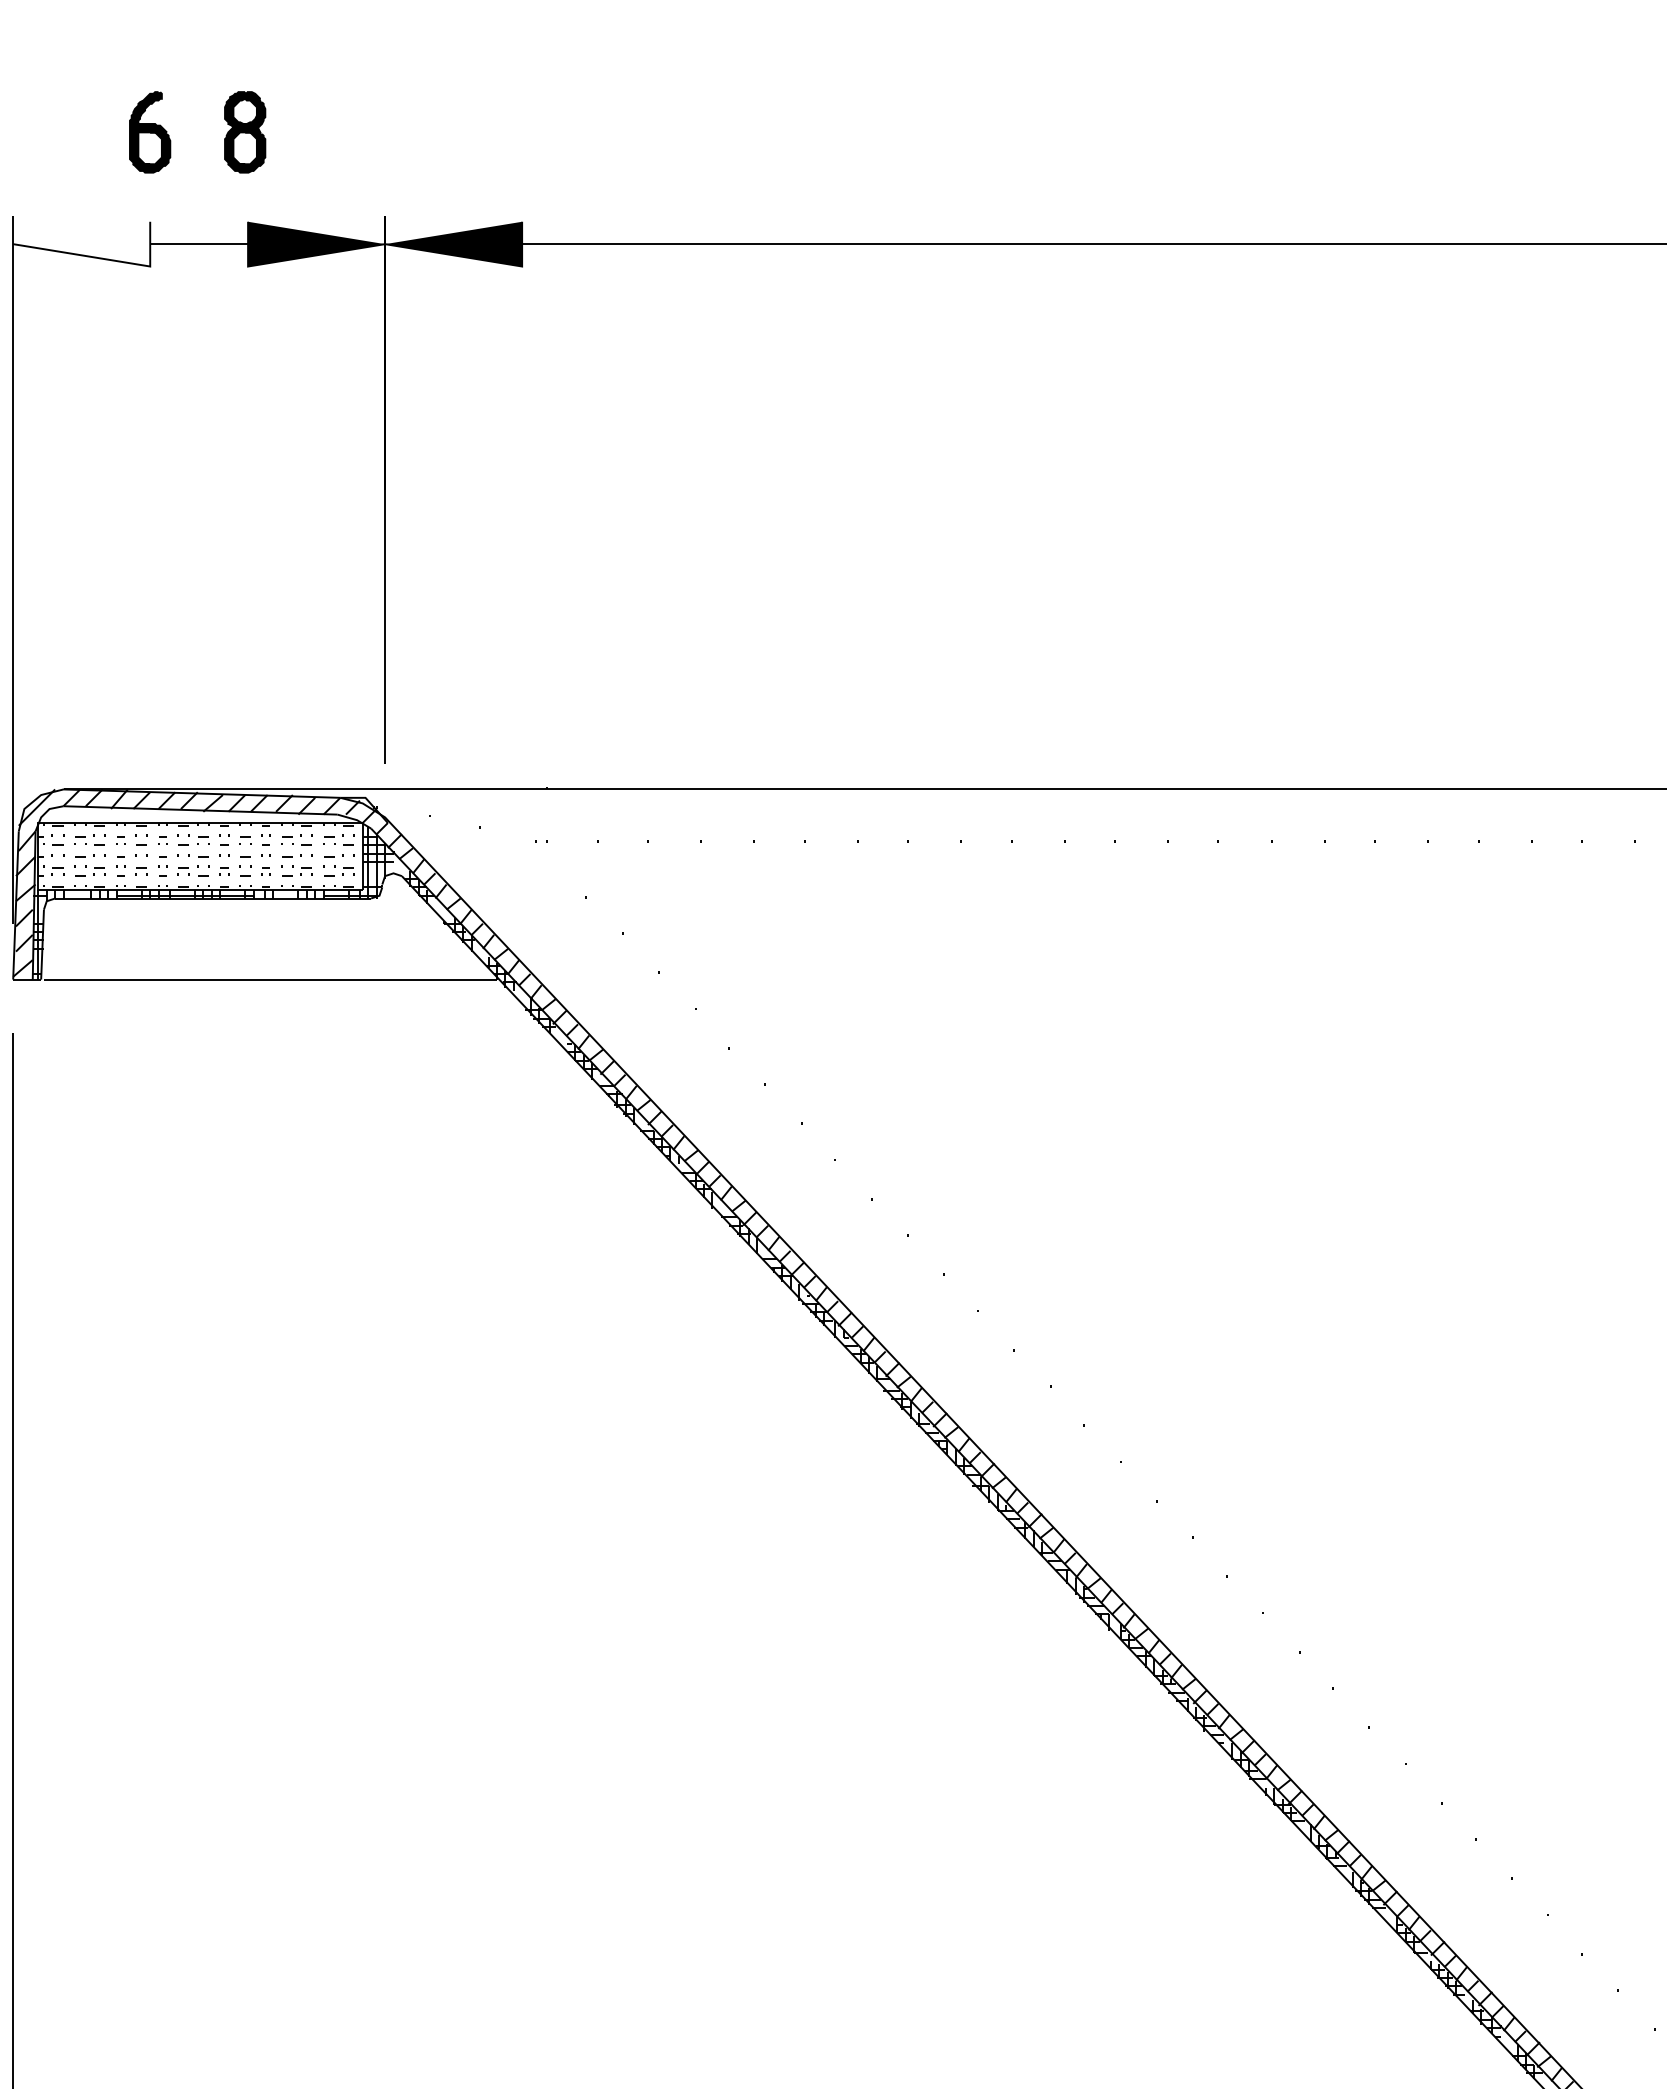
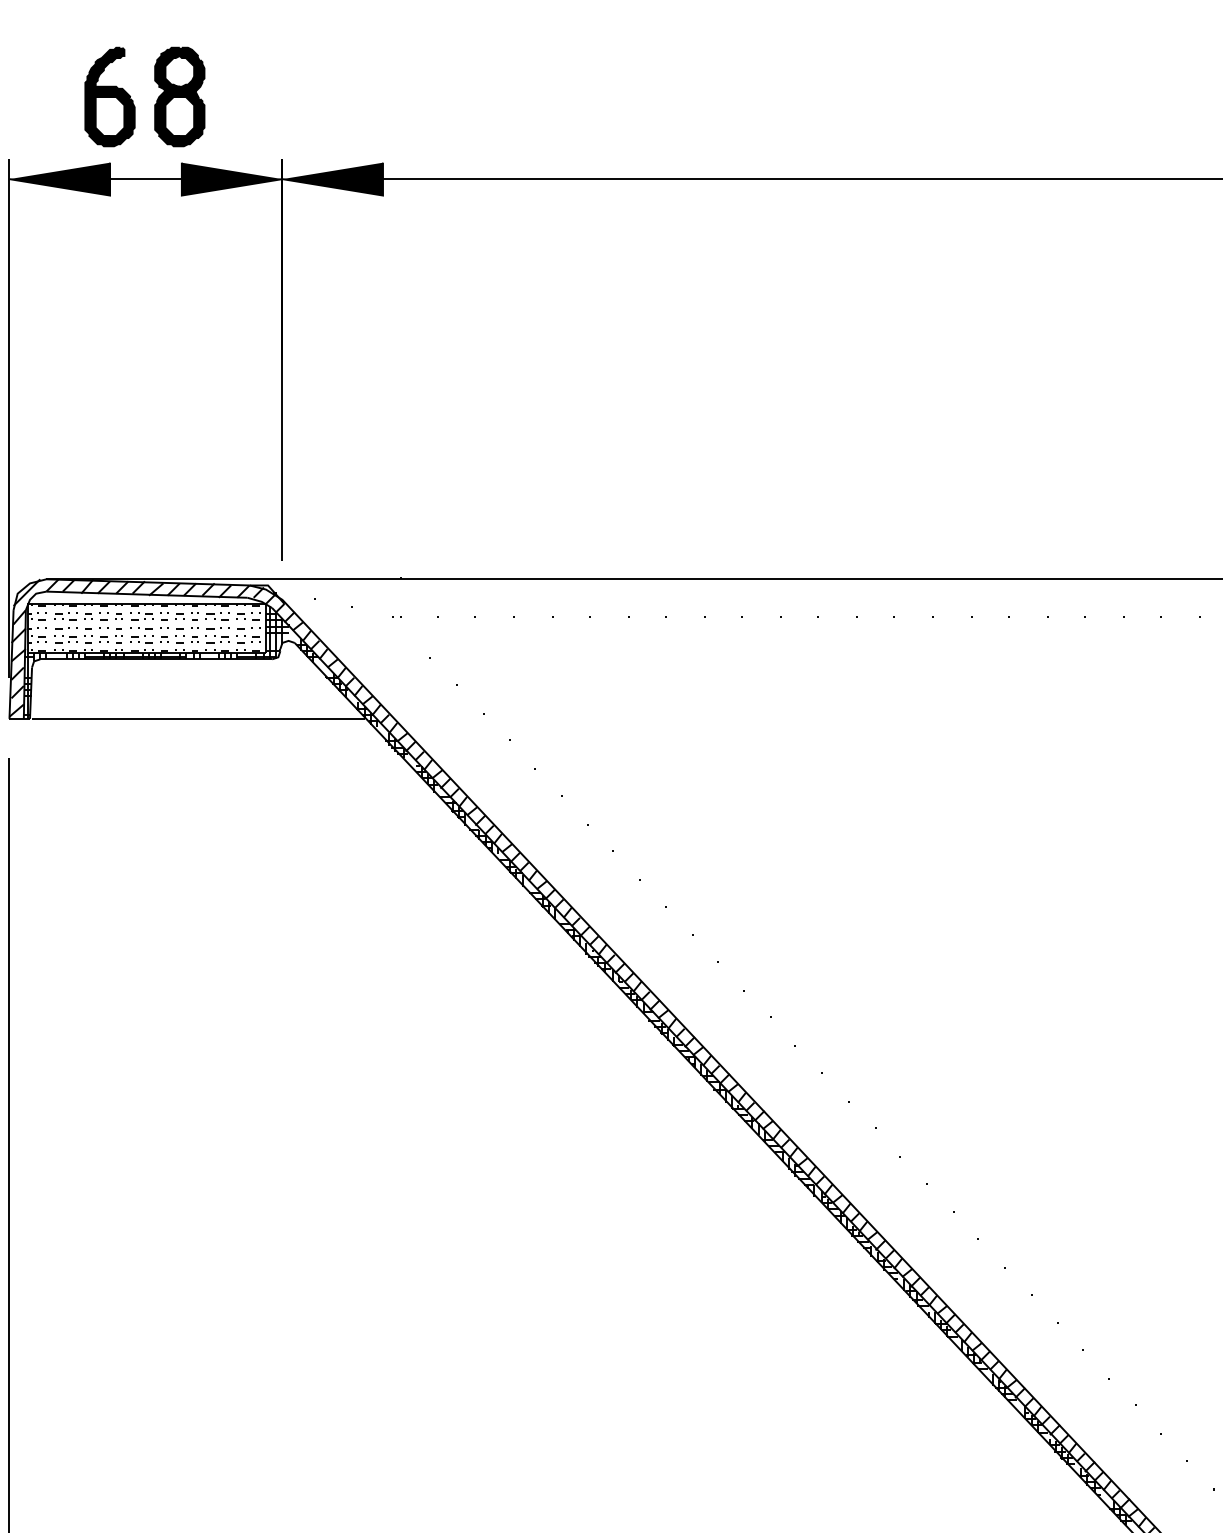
part: (149, 132) -> (109, 97), size x1.67
part: (244, 132) -> (179, 97), size x1.67
fill: (81, 243) -> (59, 178), added

